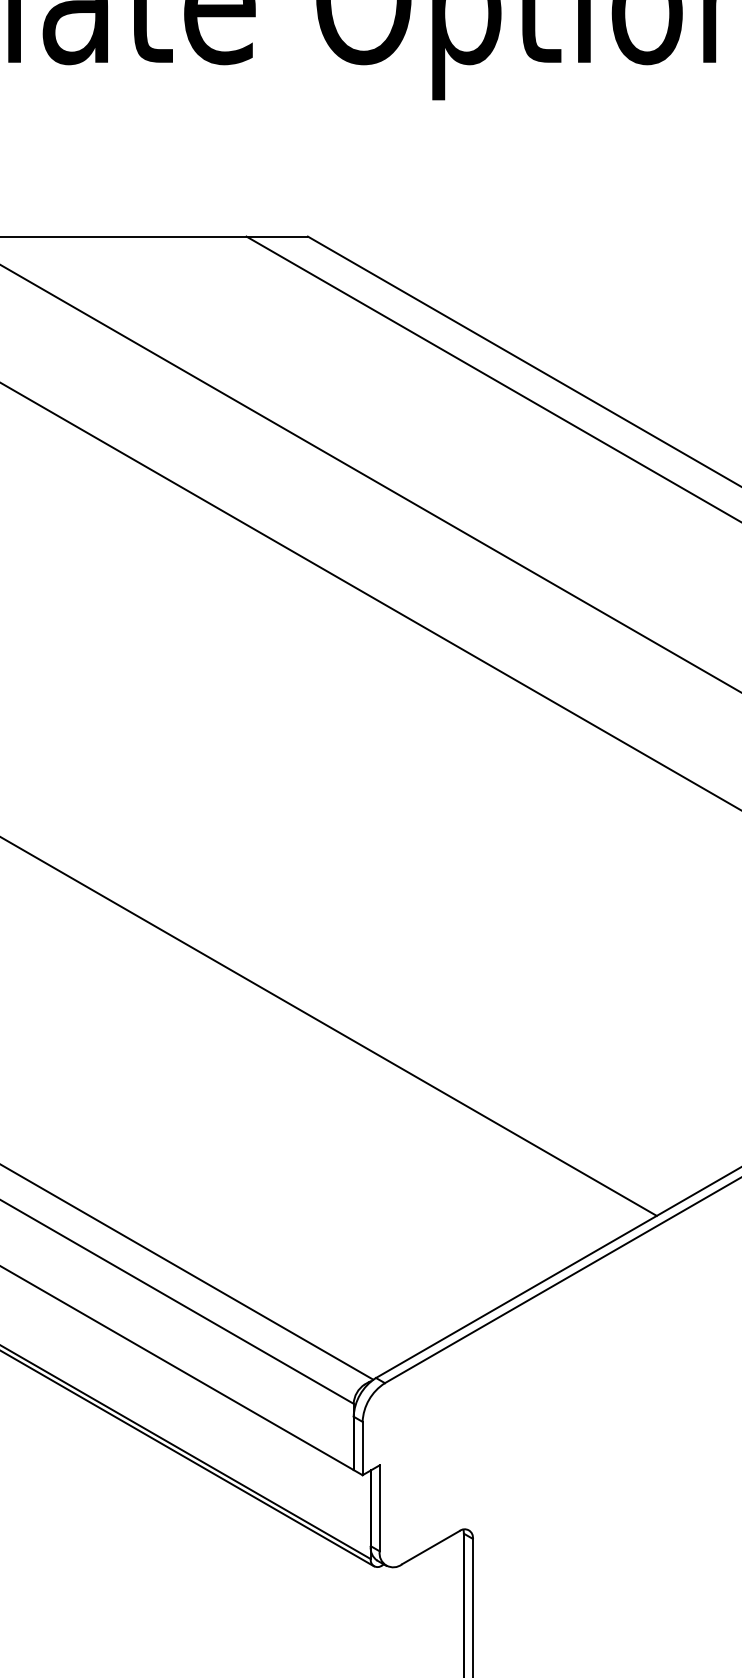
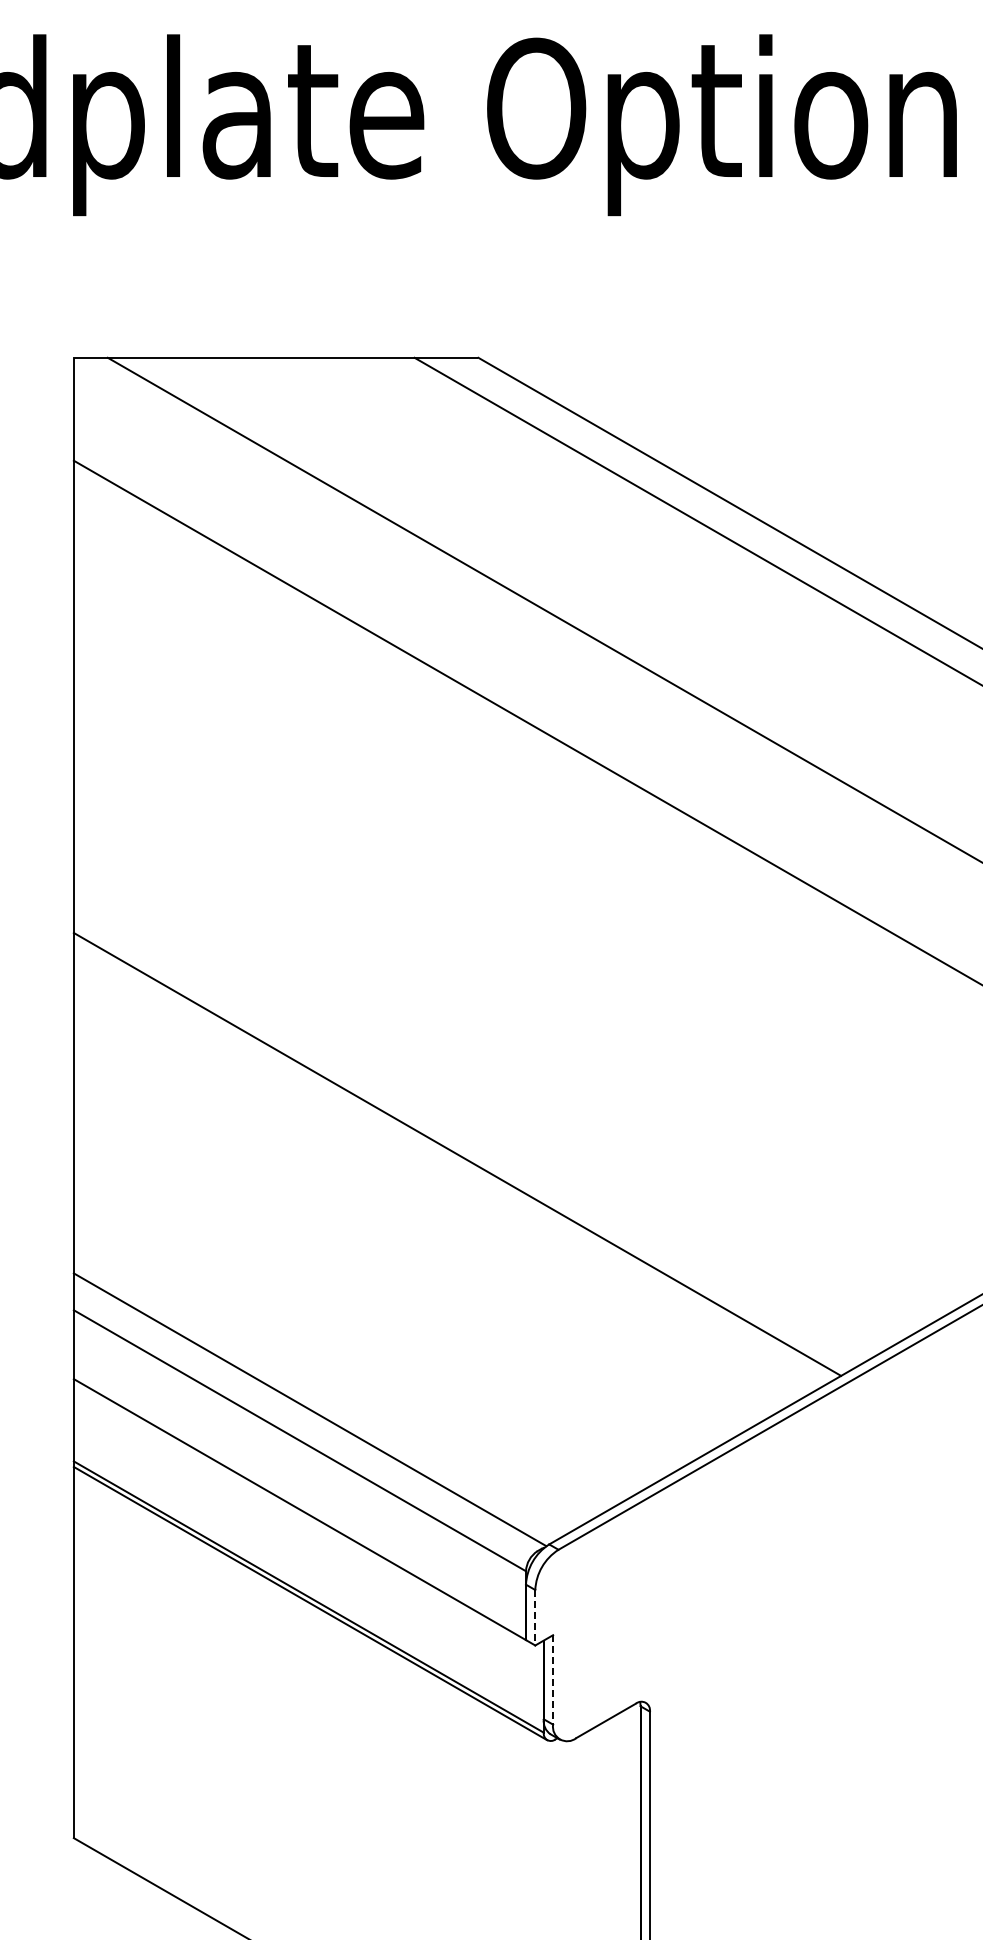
line: (362, 1448) -> (535, 1617), solid -> dashed
line: (380, 1507) -> (553, 1679), solid -> dashed

